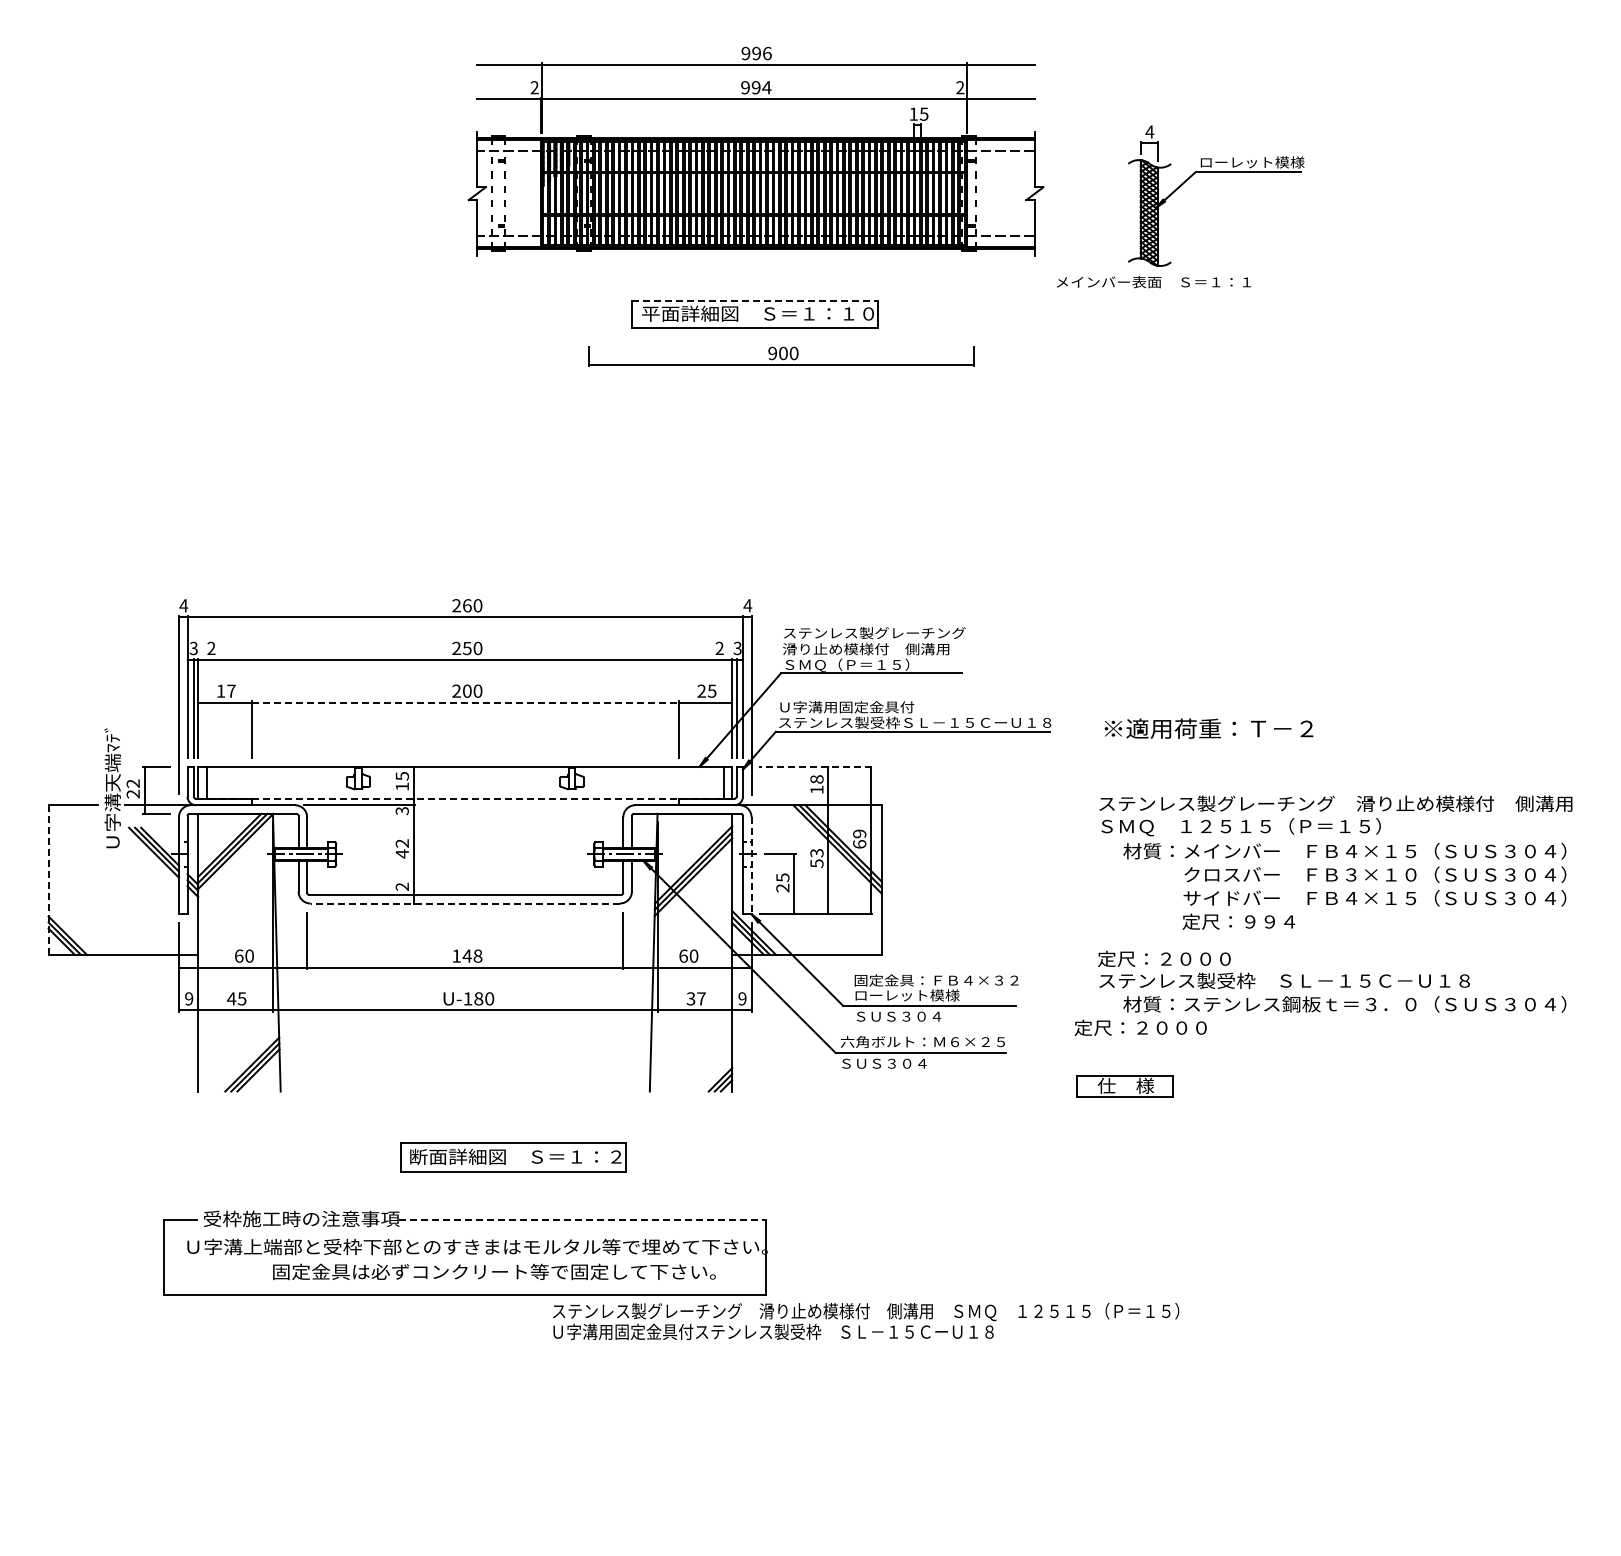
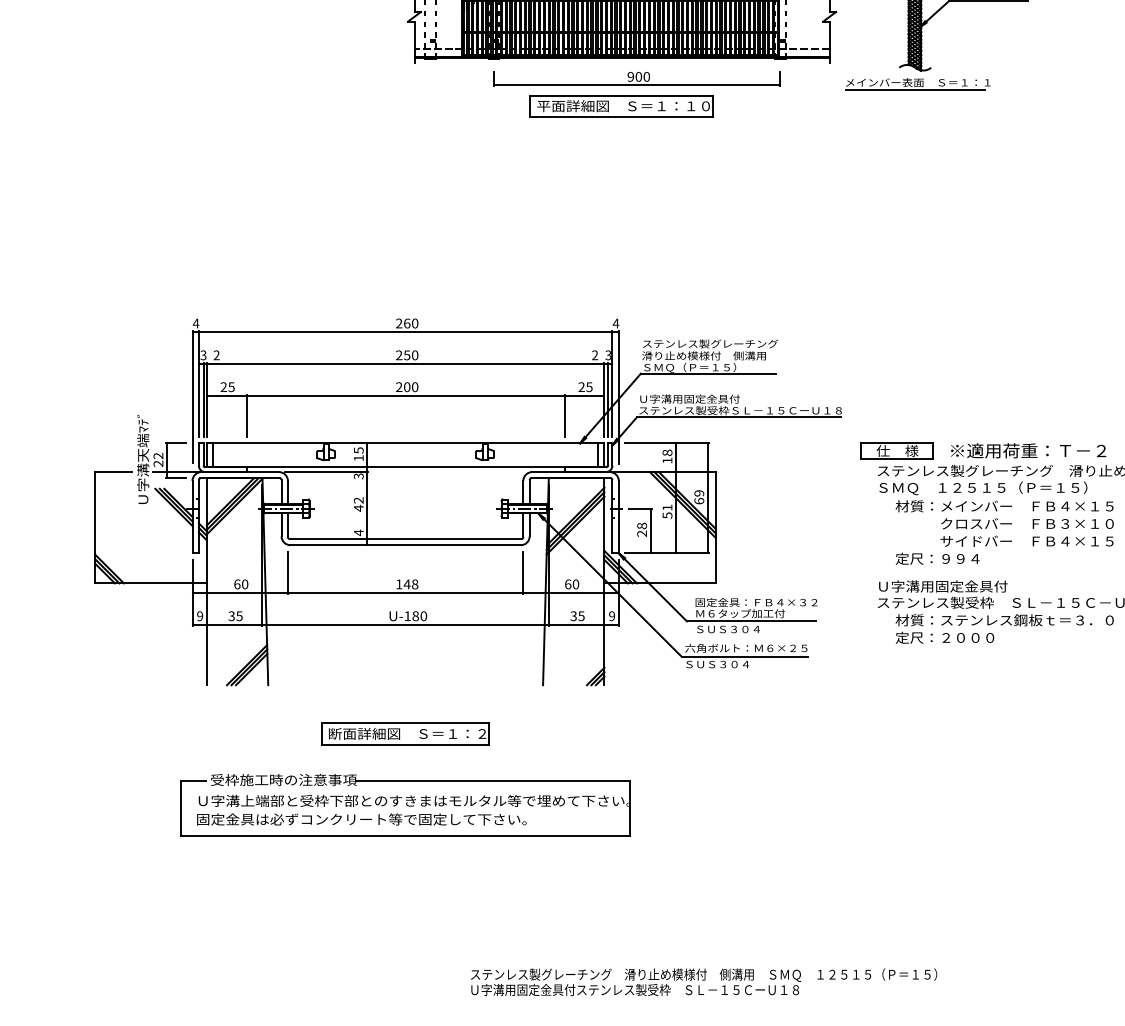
line: (1149, 291) -> (915, 89), added
line: (755, 300) -> (621, 96), dashed -> solid
part: (781, 356) -> (637, 79), moved
text: (225, 690) -> (227, 386), 17 -> 25
line: (465, 702) -> (405, 395), dashed -> solid
text: (1208, 728) -> (1028, 450), moved
line: (815, 766) -> (666, 443), dashed -> solid
line: (464, 798) -> (405, 467), dashed -> solid
text: (816, 853) -> (667, 507), 53 -> 51
line: (751, 866) -> (618, 517), dashed -> solid
text: (782, 877) -> (641, 525), 25 -> 28
line: (48, 880) -> (95, 528), dashed -> solid
text: (401, 886) -> (358, 532), 2 -> 4
line: (465, 903) -> (405, 545), dashed -> solid
text: (1238, 921) -> (937, 558), moved
text: (1185, 958) -> (941, 586), 定尺：２０００ -> Ｕ字溝用固定金具付
text: (914, 995) -> (740, 613), ローレット模様 -> Ｍ６タップ加工付
text: (231, 998) -> (231, 615), 45 -> 35
text: (701, 998) -> (581, 615), 37 -> 35
text: (1140, 1027) -> (944, 637), moved
part: (1124, 1086) -> (896, 451), moved
part: (513, 1157) -> (405, 734), moved
line: (582, 1219) -> (492, 780), dashed -> solid
text: (494, 1271) -> (361, 819), moved
text: (866, 1321) -> (704, 982), moved

